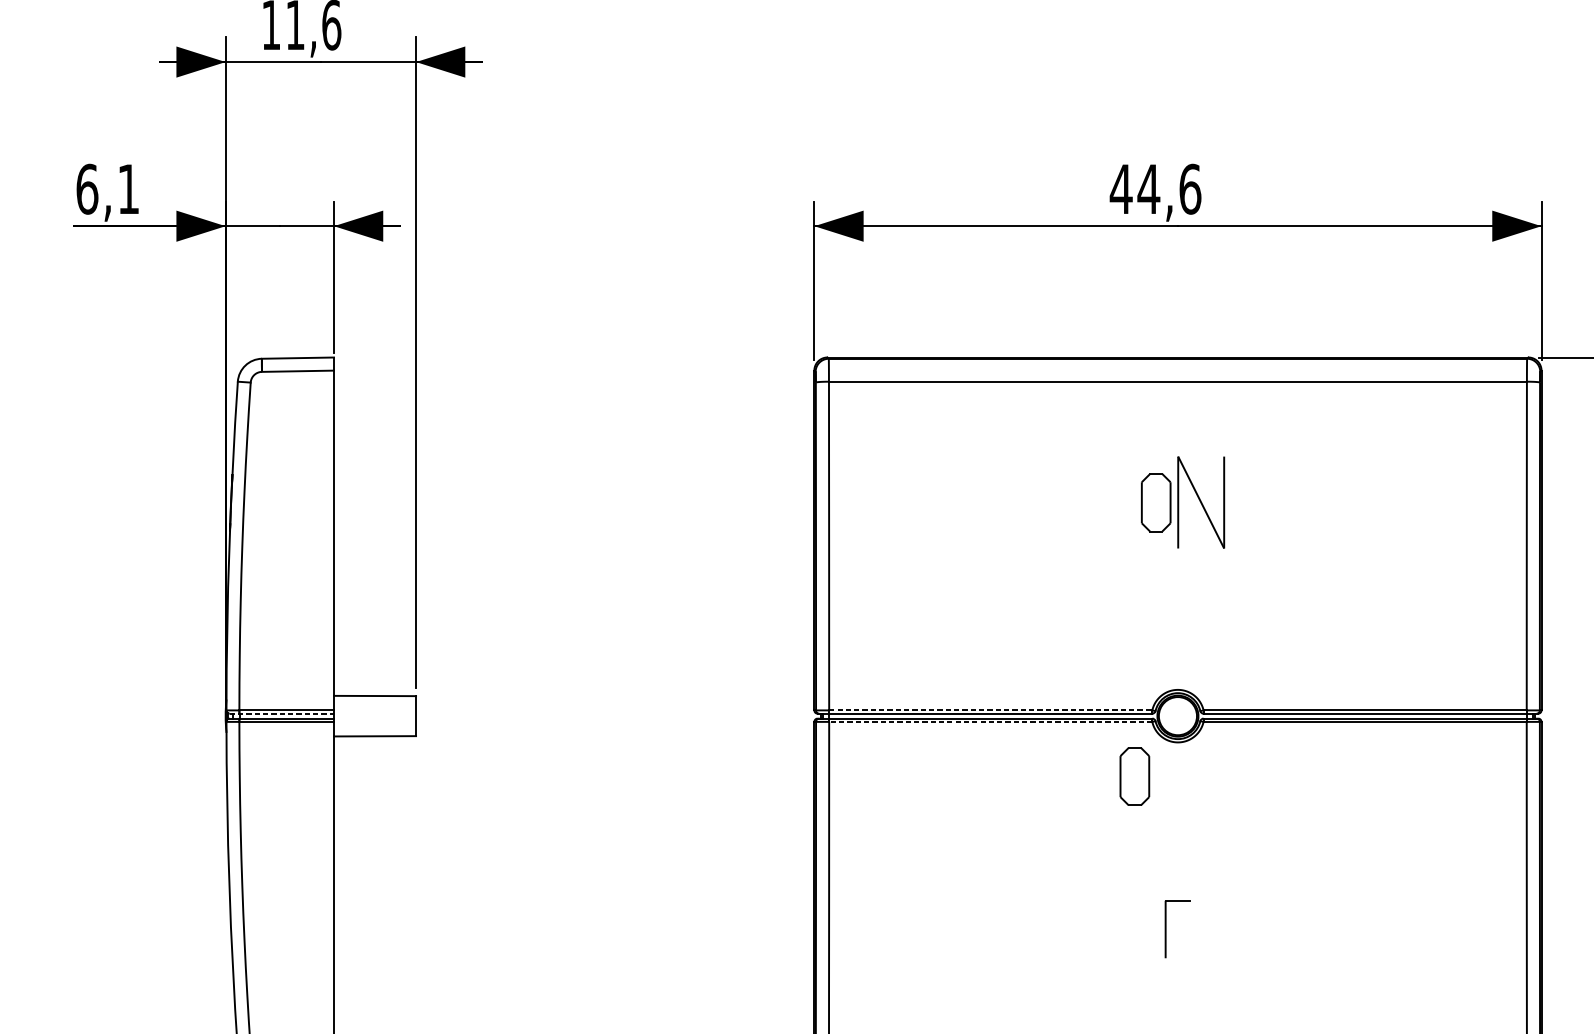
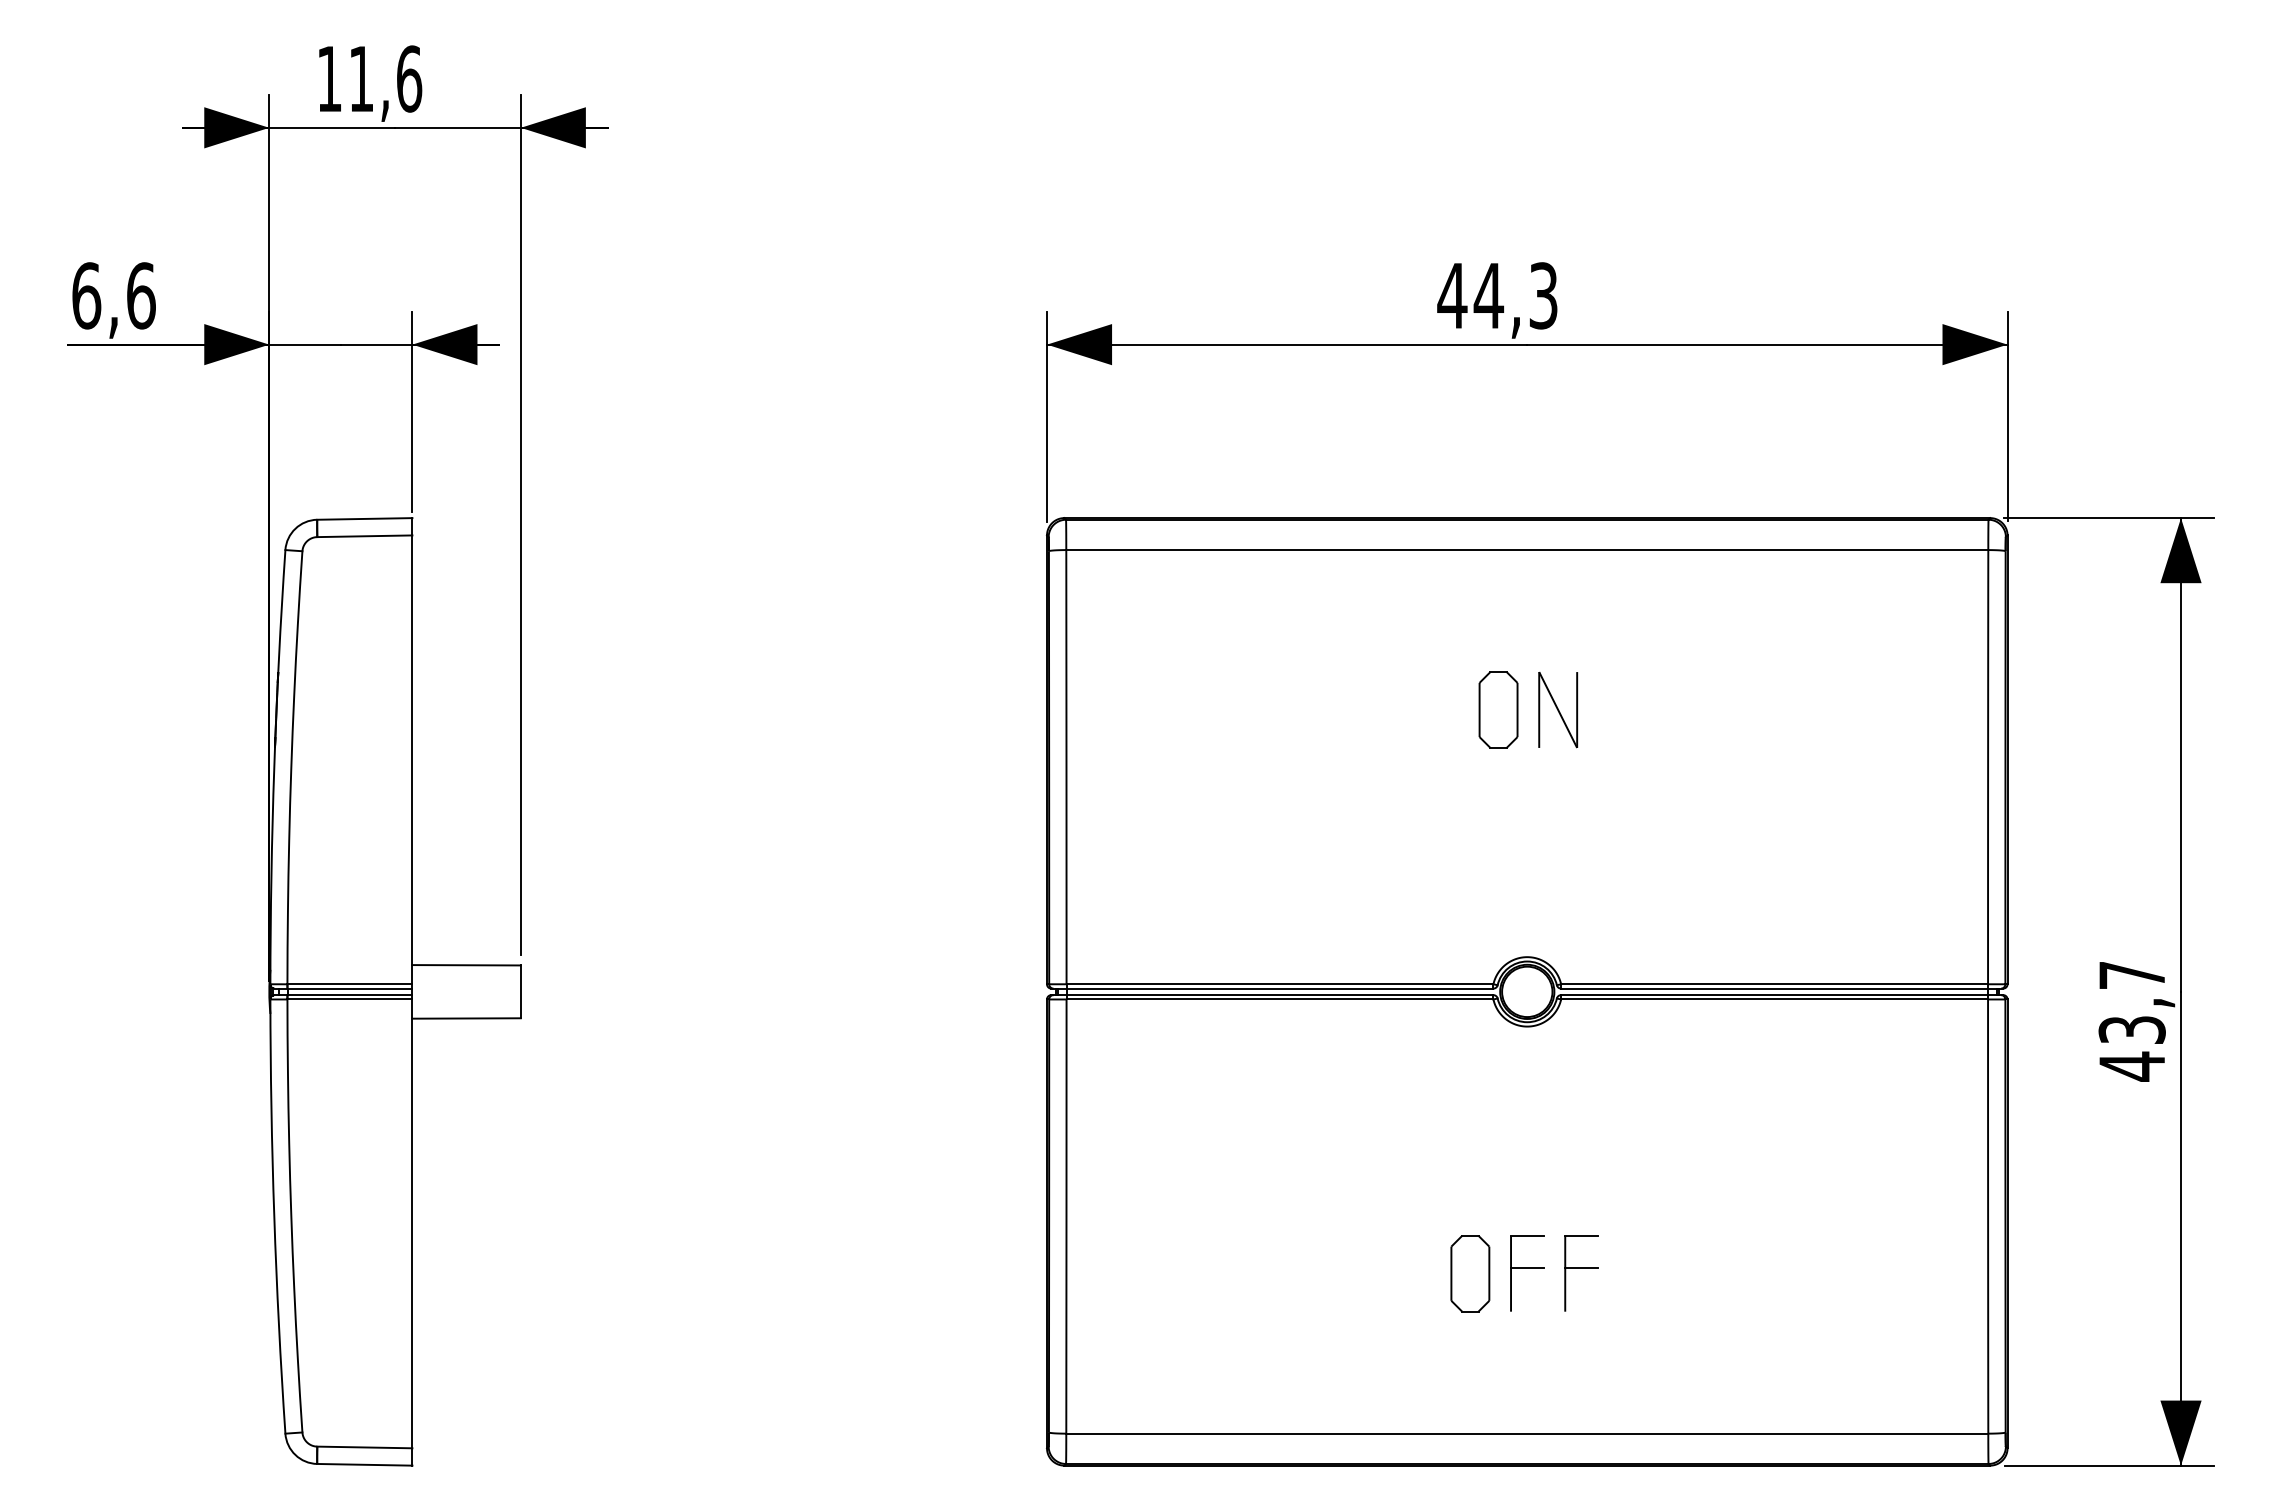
text: (128, 188) -> (141, 295), 6,1 -> 6,6
text: (1190, 188) -> (1543, 295), 44,6 -> 44,3
part: (1201, 503) -> (1558, 710), size x0.62
line: (991, 710) -> (1280, 984), dashed -> solid
line: (281, 713) -> (343, 988), dashed -> solid
line: (990, 721) -> (1279, 999), dashed -> solid
part: (1134, 776) -> (1470, 1273), moved
line: (1178, 925) -> (1527, 1268), added
part: (1218, 929) -> (1581, 1273), added

